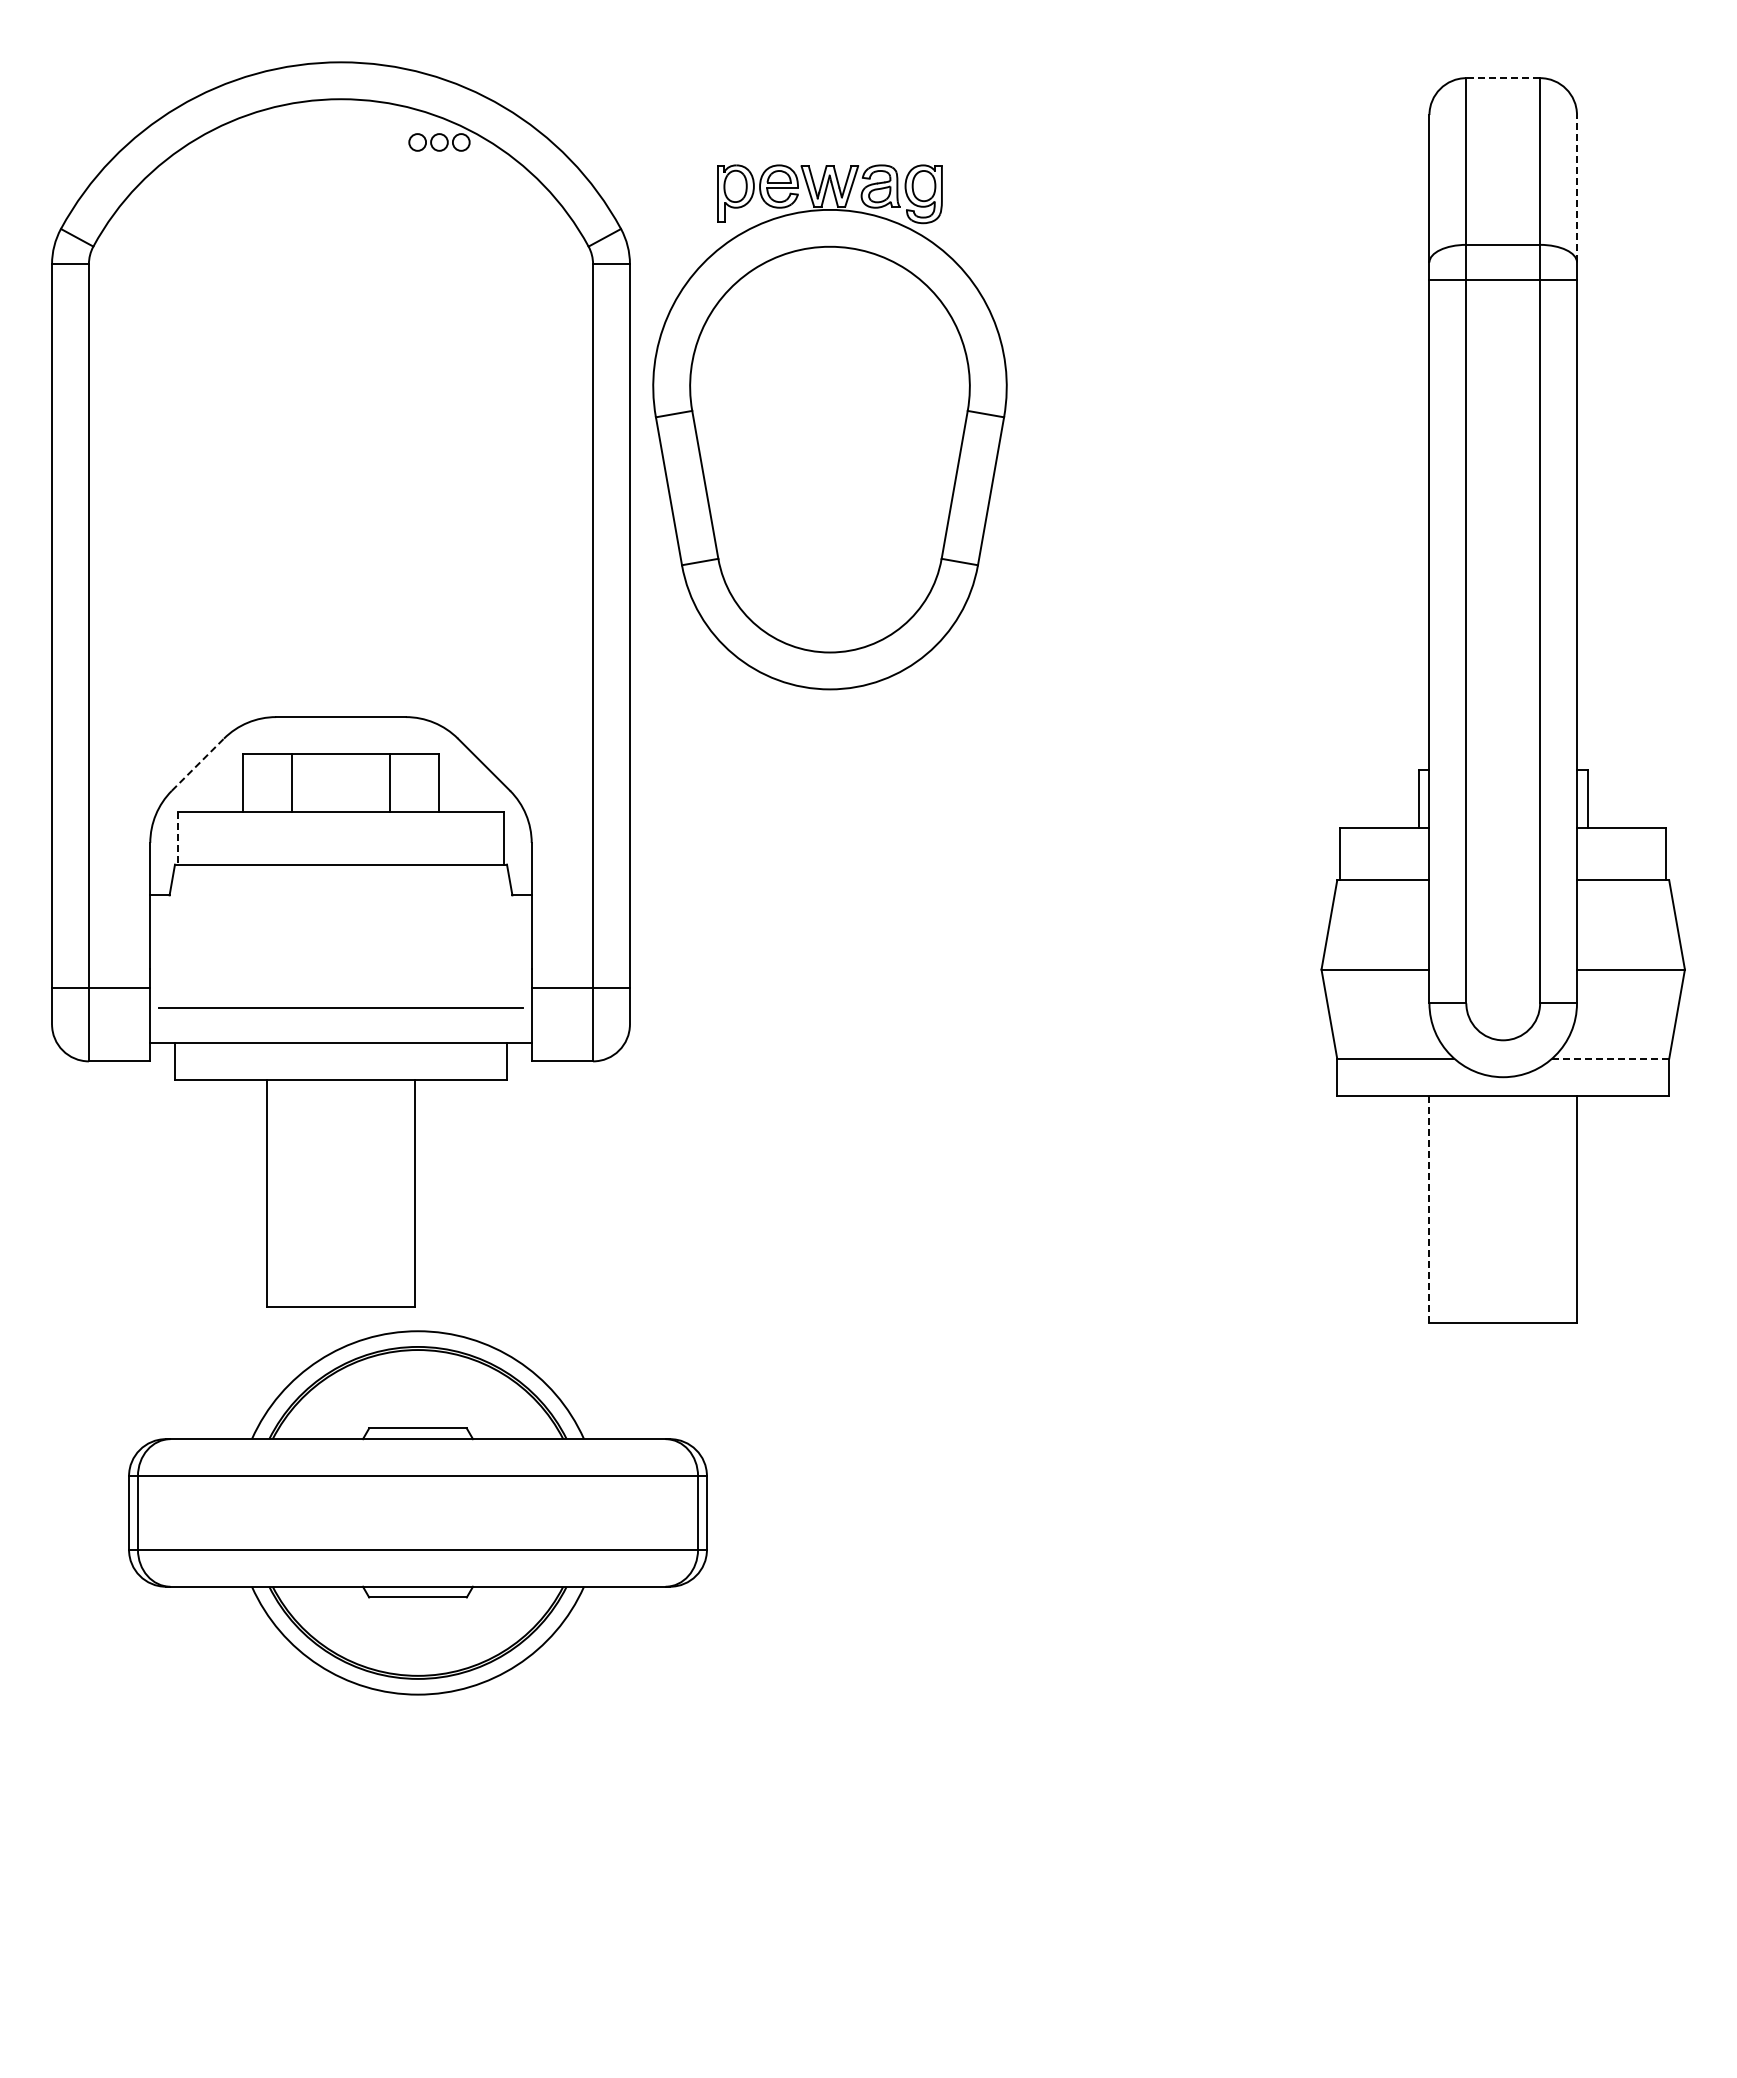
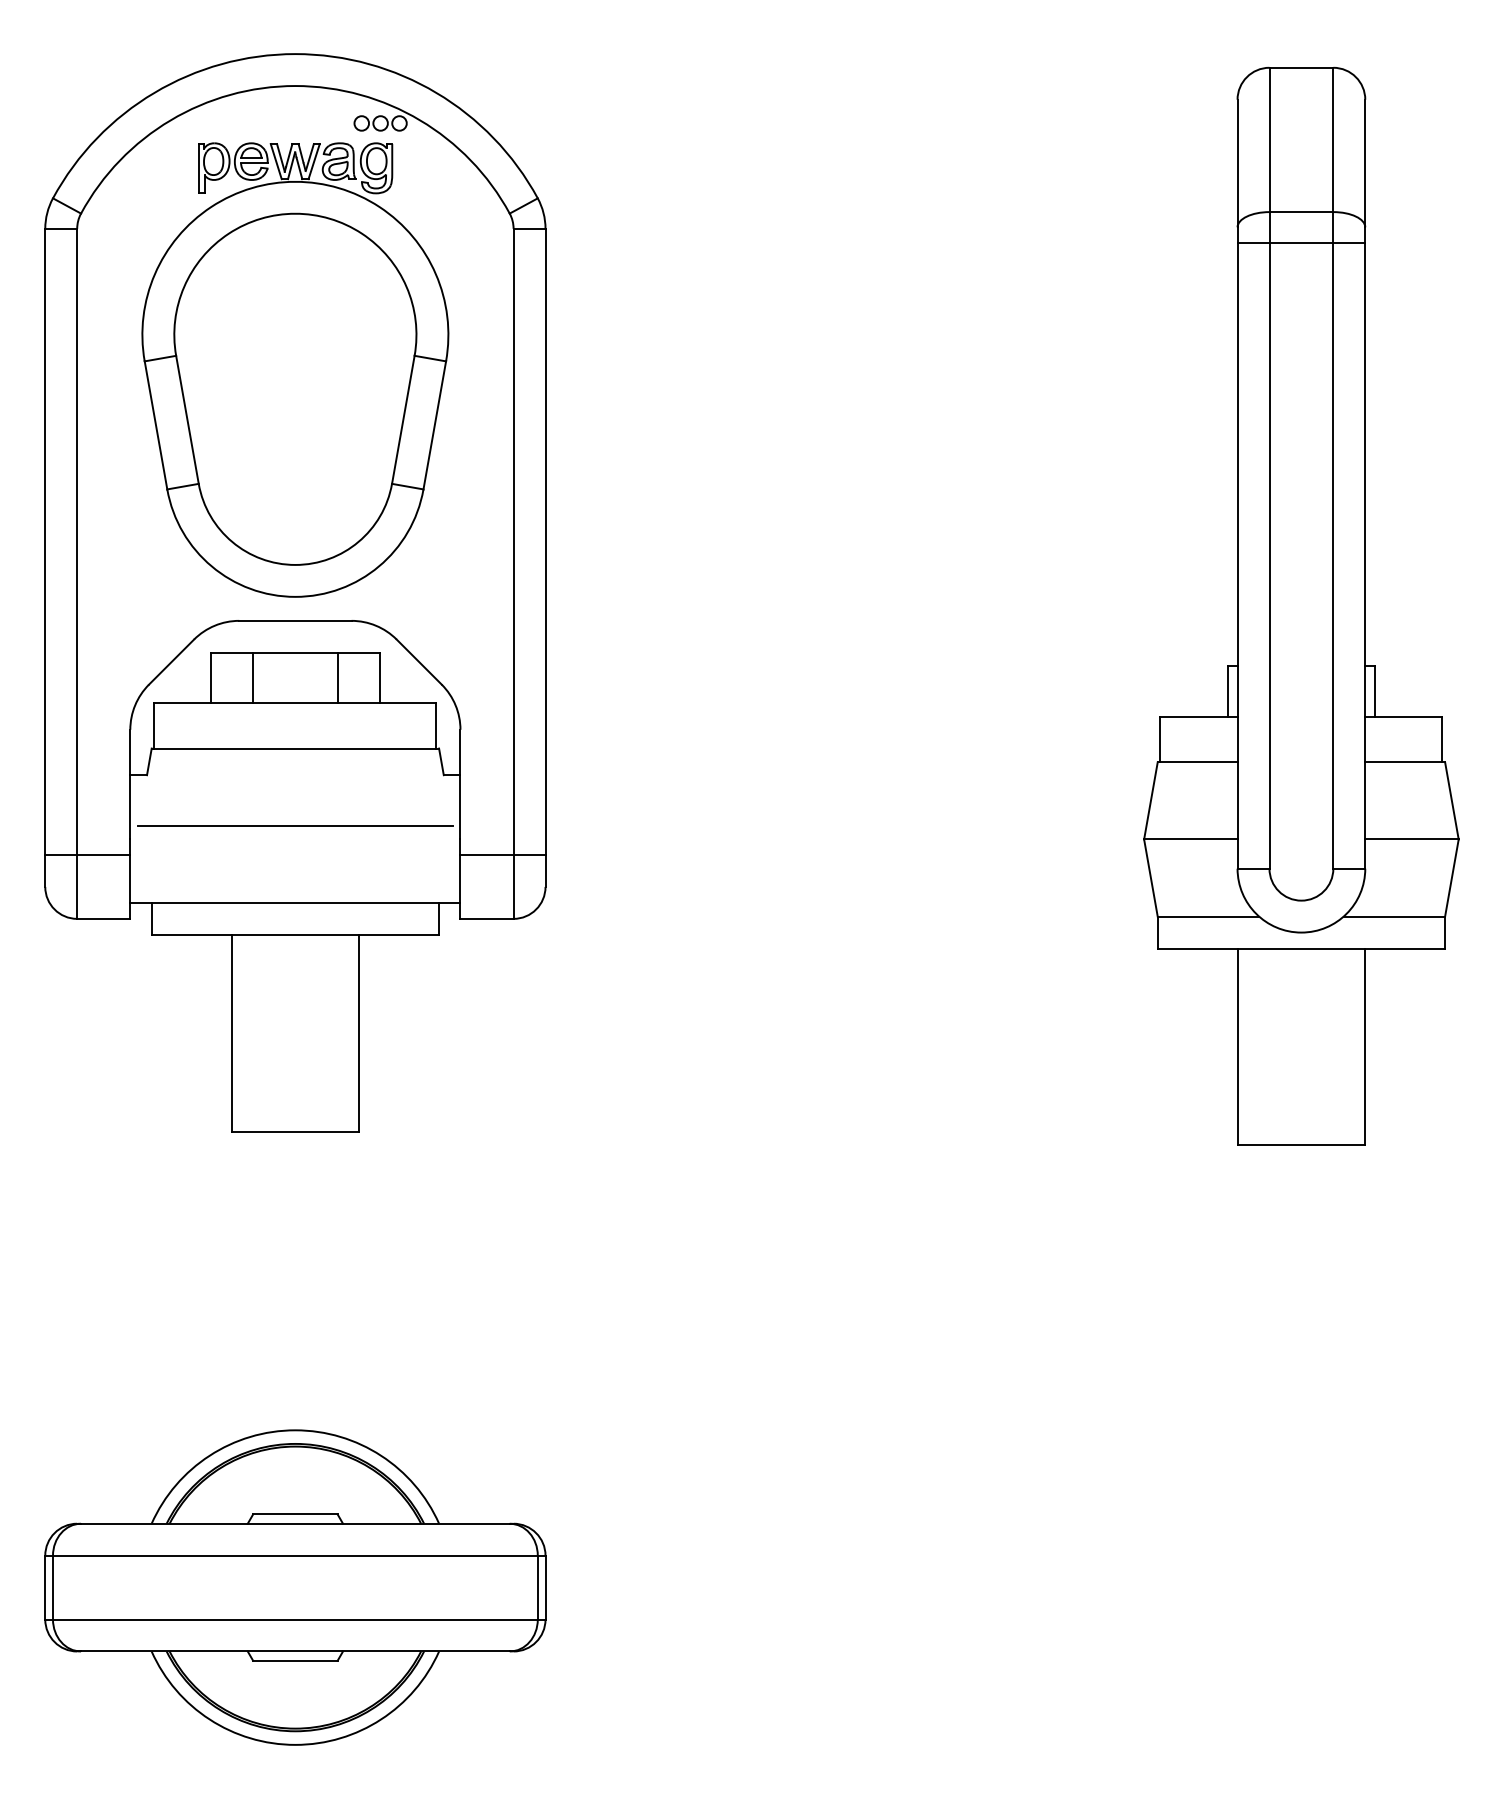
line: (1503, 78) -> (1301, 68), dashed -> solid
line: (1577, 188) -> (1365, 163), dashed -> solid
part: (829, 427) -> (294, 370), moved
line: (197, 764) -> (171, 661), dashed -> solid
line: (178, 839) -> (154, 726), dashed -> solid
line: (340, 1007) -> (294, 825), moved
line: (1610, 1058) -> (1394, 916), dashed -> solid
line: (1429, 1209) -> (1237, 1047), dashed -> solid
part: (417, 1512) -> (294, 1587), moved

